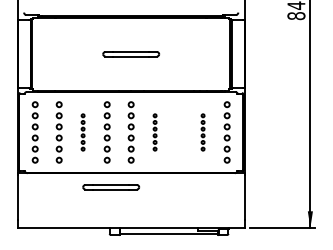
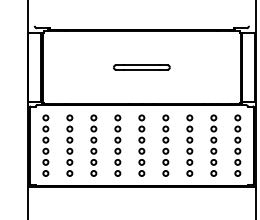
part: (82, 132) -> (93, 145), size x1.67
part: (154, 132) -> (165, 145), size x1.67
part: (178, 132) -> (189, 145), added
part: (202, 132) -> (213, 145), size x1.67
part: (111, 187) -> (122, 200), removed

